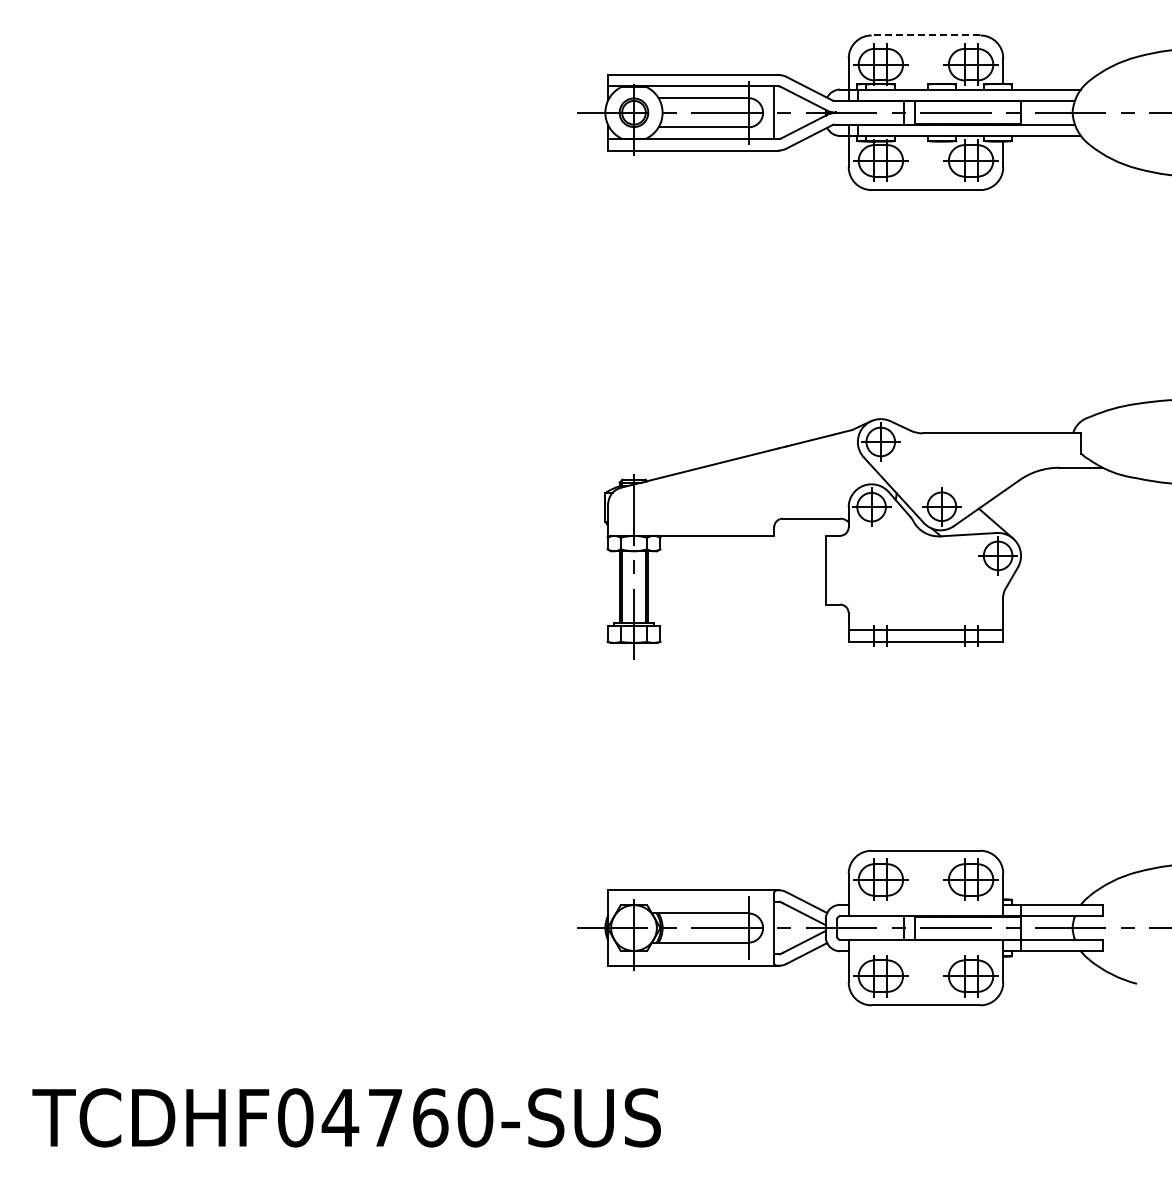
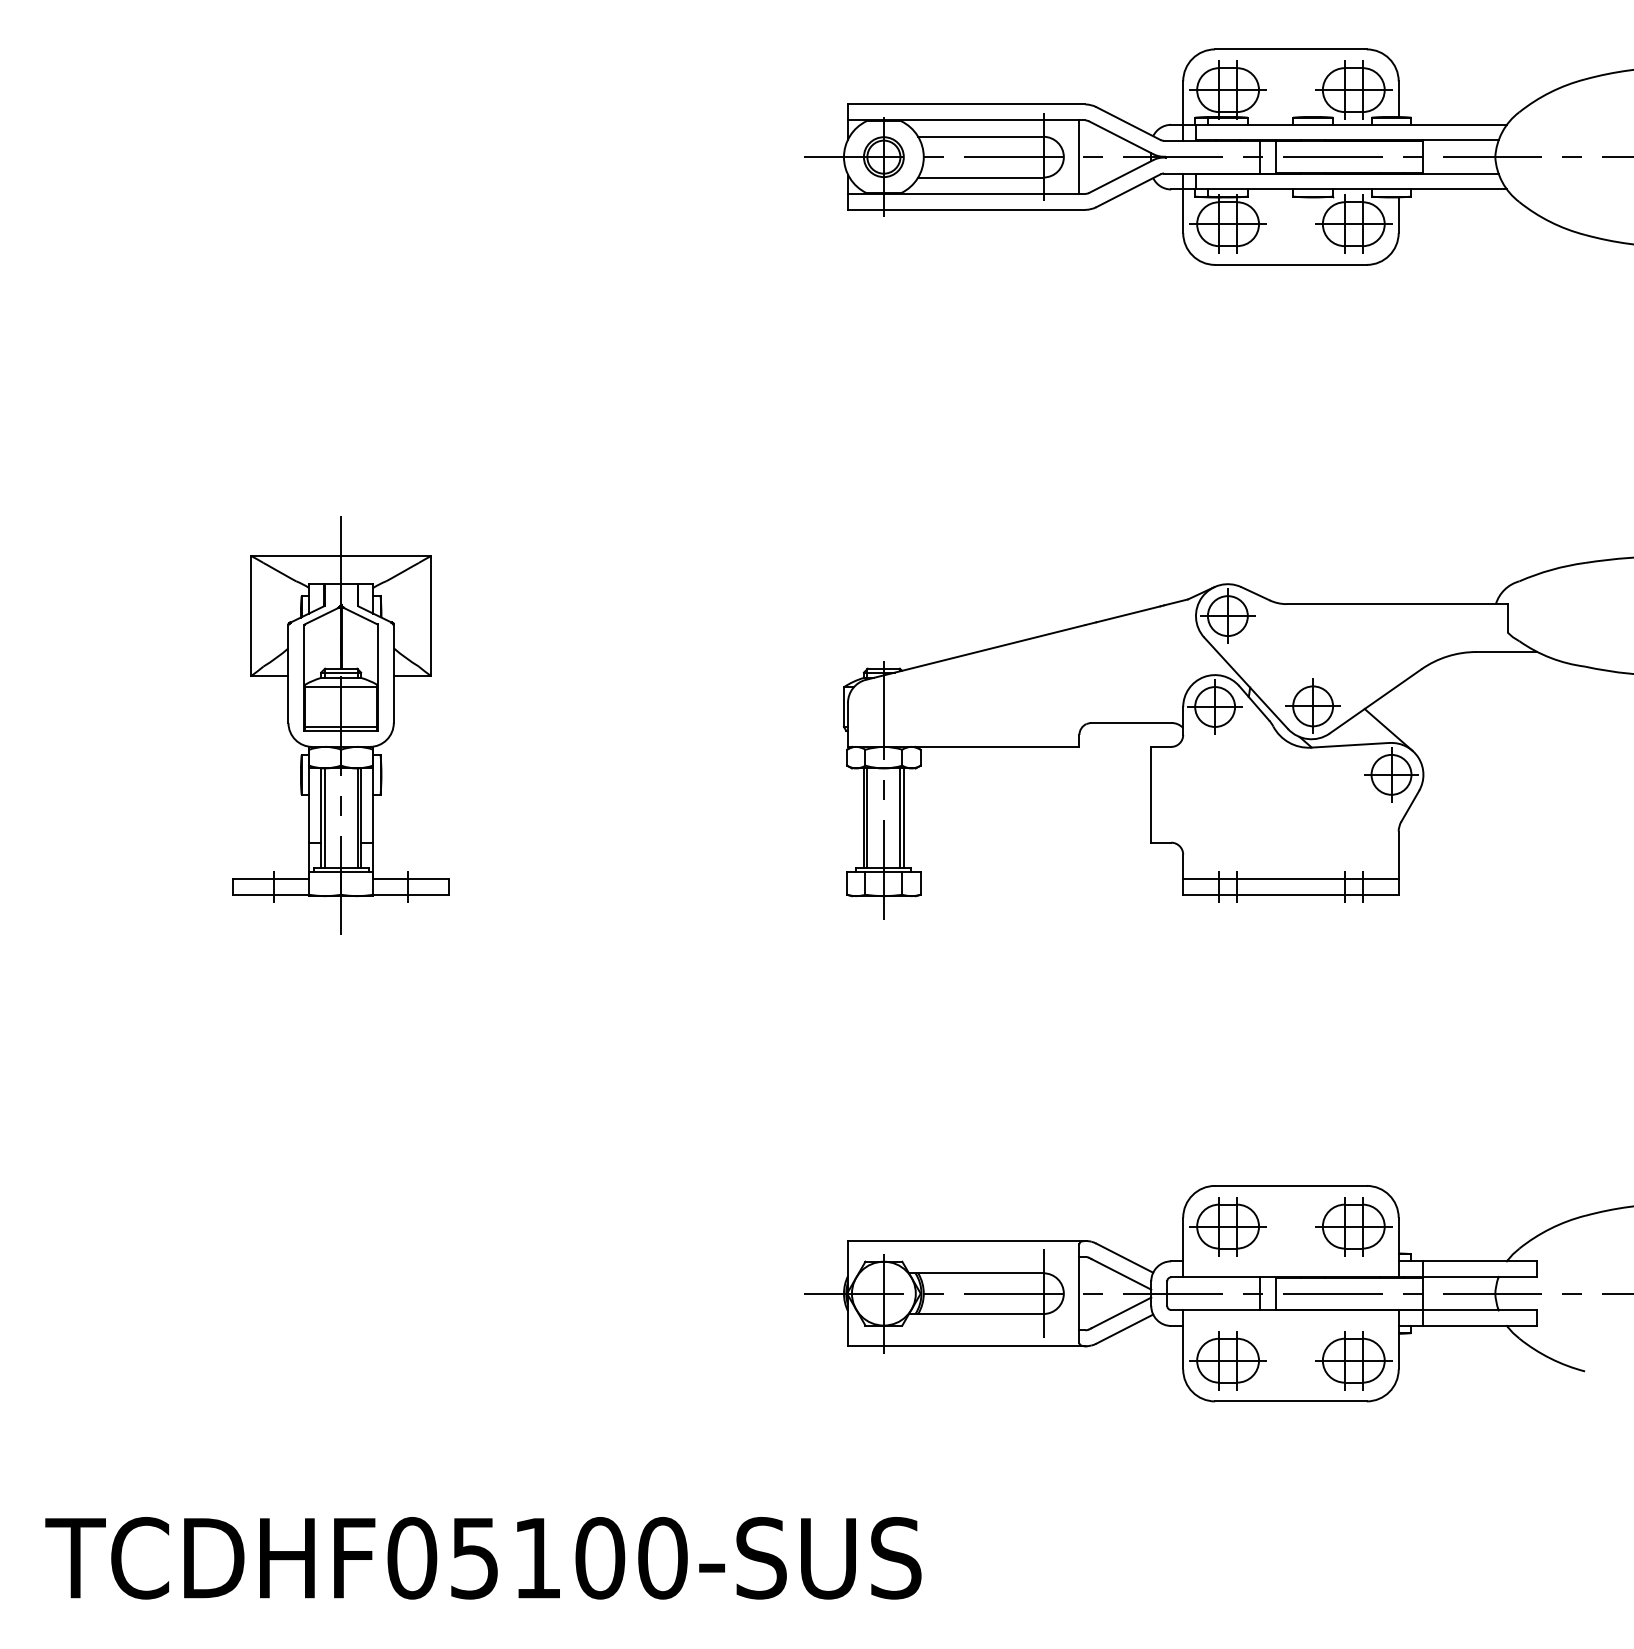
line: (925, 35) -> (1290, 49), dashed -> solid
part: (244, 520) -> (340, 725), added
text: (384, 1117) -> (536, 1557), TCDHF04760-SUS -> TCDHF05100-SUS

